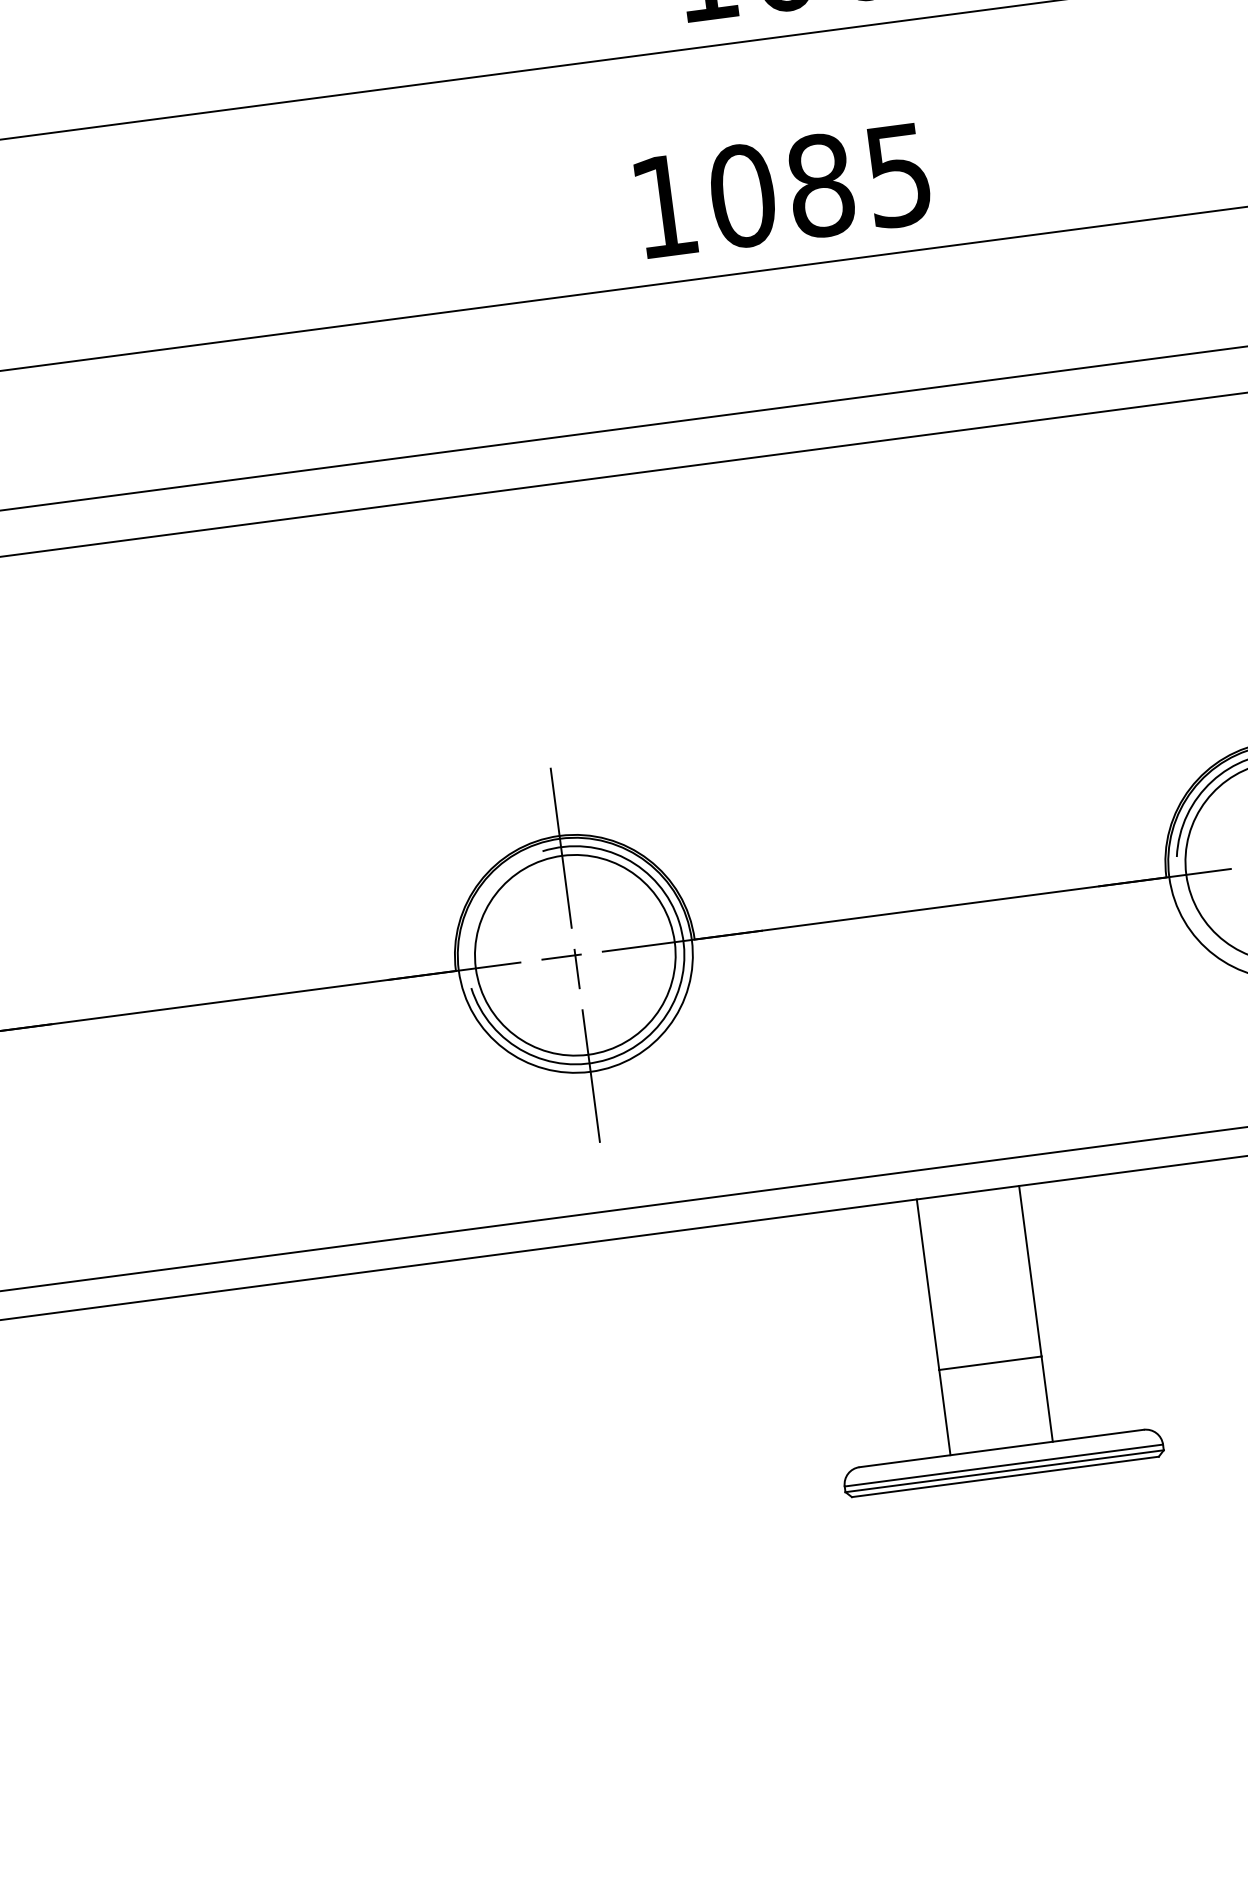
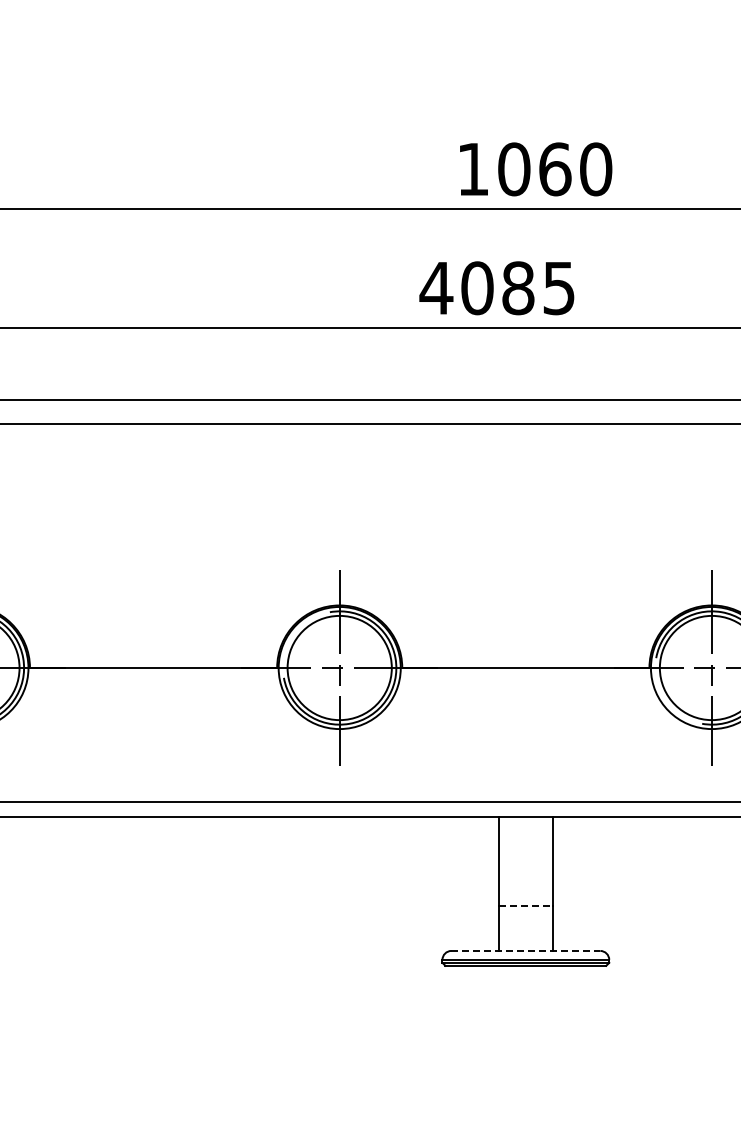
text: (664, 206) -> (436, 288), 1085 -> 4085
line: (989, 1363) -> (525, 906), solid -> dashed
line: (1002, 1447) -> (526, 950), solid -> dashed

